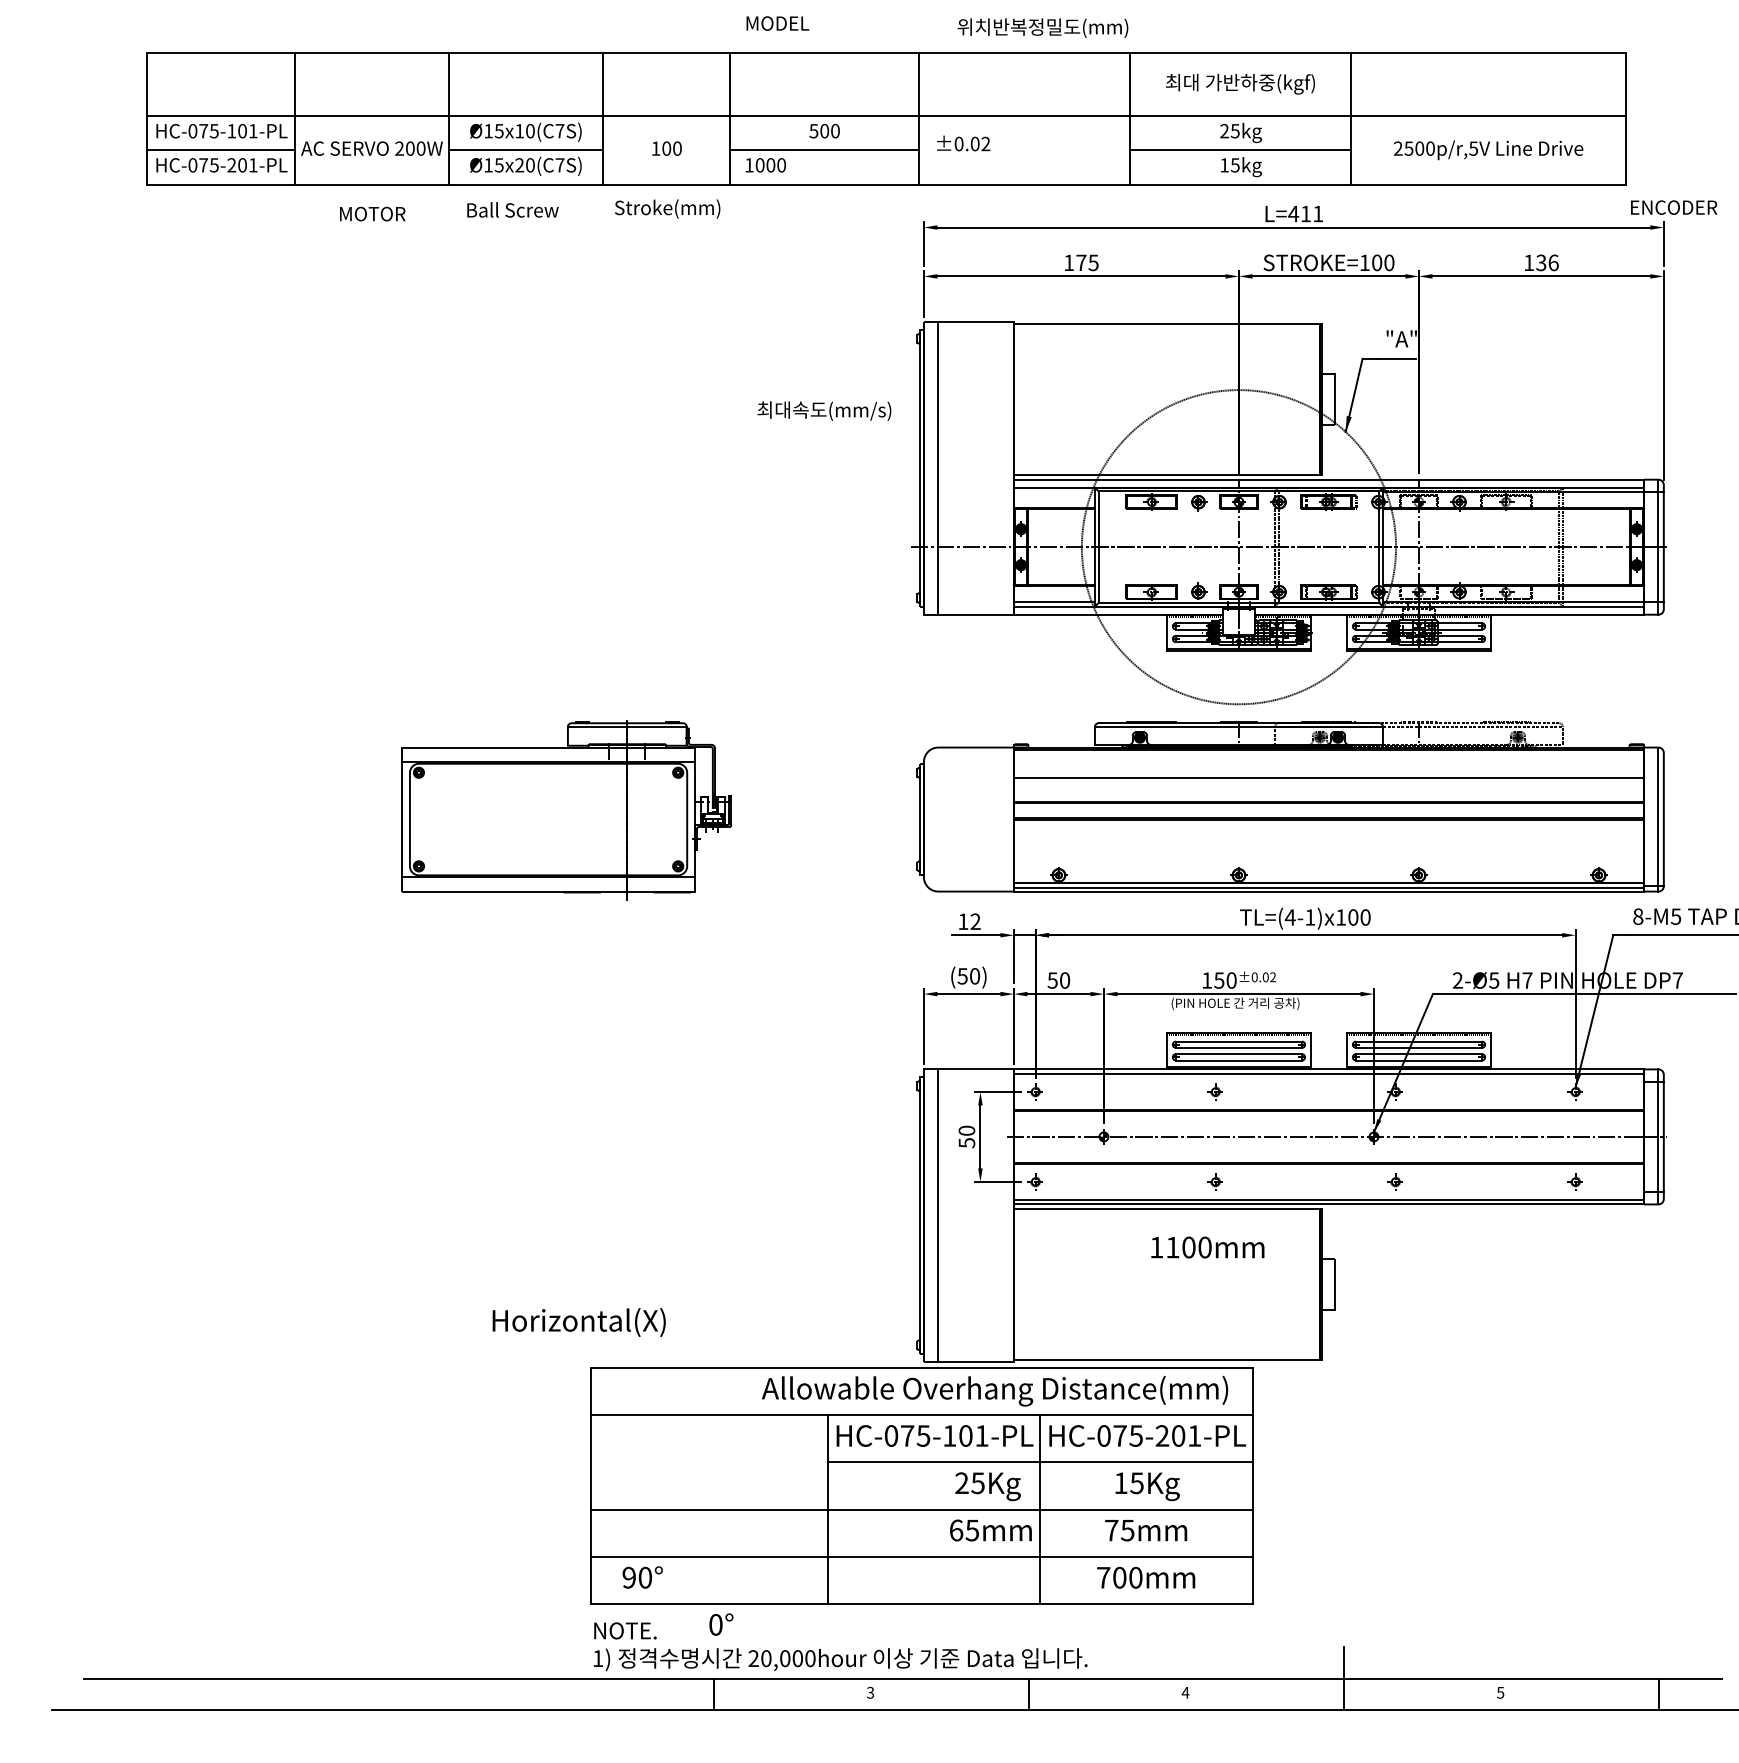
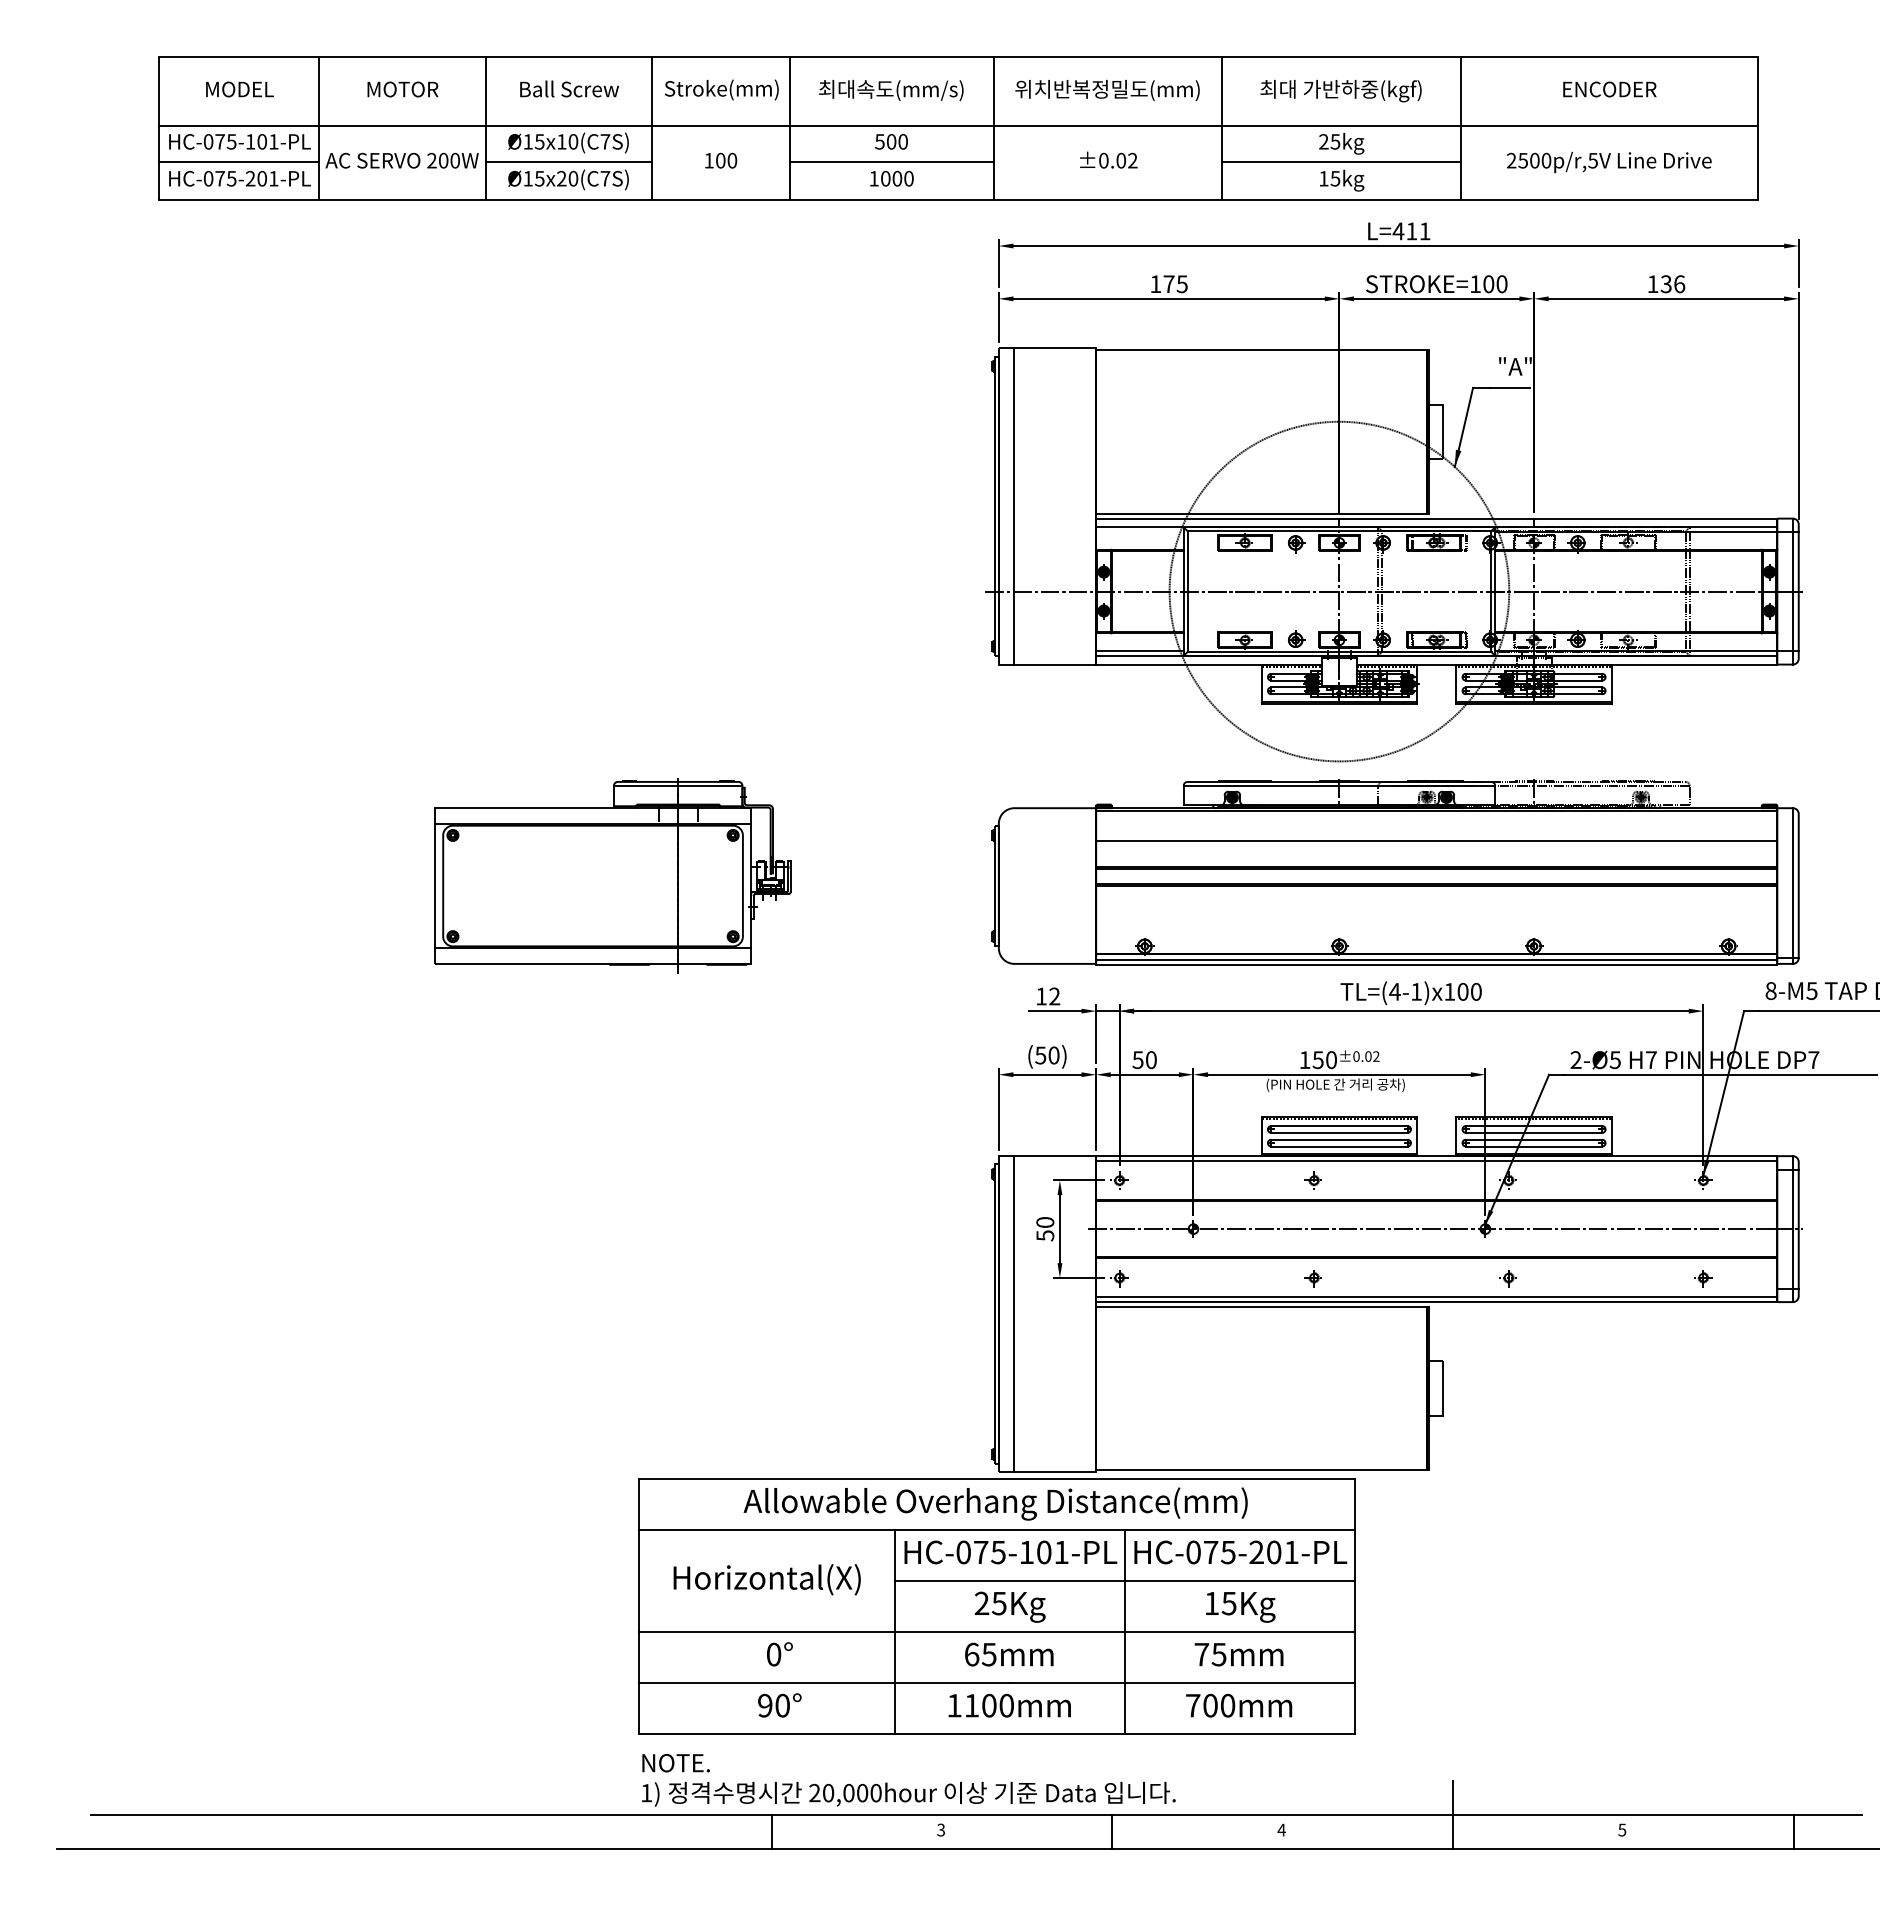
text: (777, 23) -> (239, 89), moved
text: (1042, 28) -> (1107, 90), moved
text: (963, 142) -> (1108, 159), moved
text: (765, 165) -> (891, 178), moved
text: (1673, 207) -> (1609, 89), moved
text: (667, 208) -> (721, 89), moved
text: (512, 209) -> (569, 88), moved
text: (372, 214) -> (402, 89), moved
text: (824, 411) -> (891, 90), moved
text: (1207, 1247) -> (1009, 1705), moved
text: (578, 1322) -> (766, 1579), moved
text: (994, 1390) -> (995, 1503), moved
text: (987, 1485) -> (1009, 1606), moved
text: (991, 1530) -> (1009, 1654), moved
text: (642, 1577) -> (779, 1705), moved
text: (721, 1624) -> (779, 1654), moved

